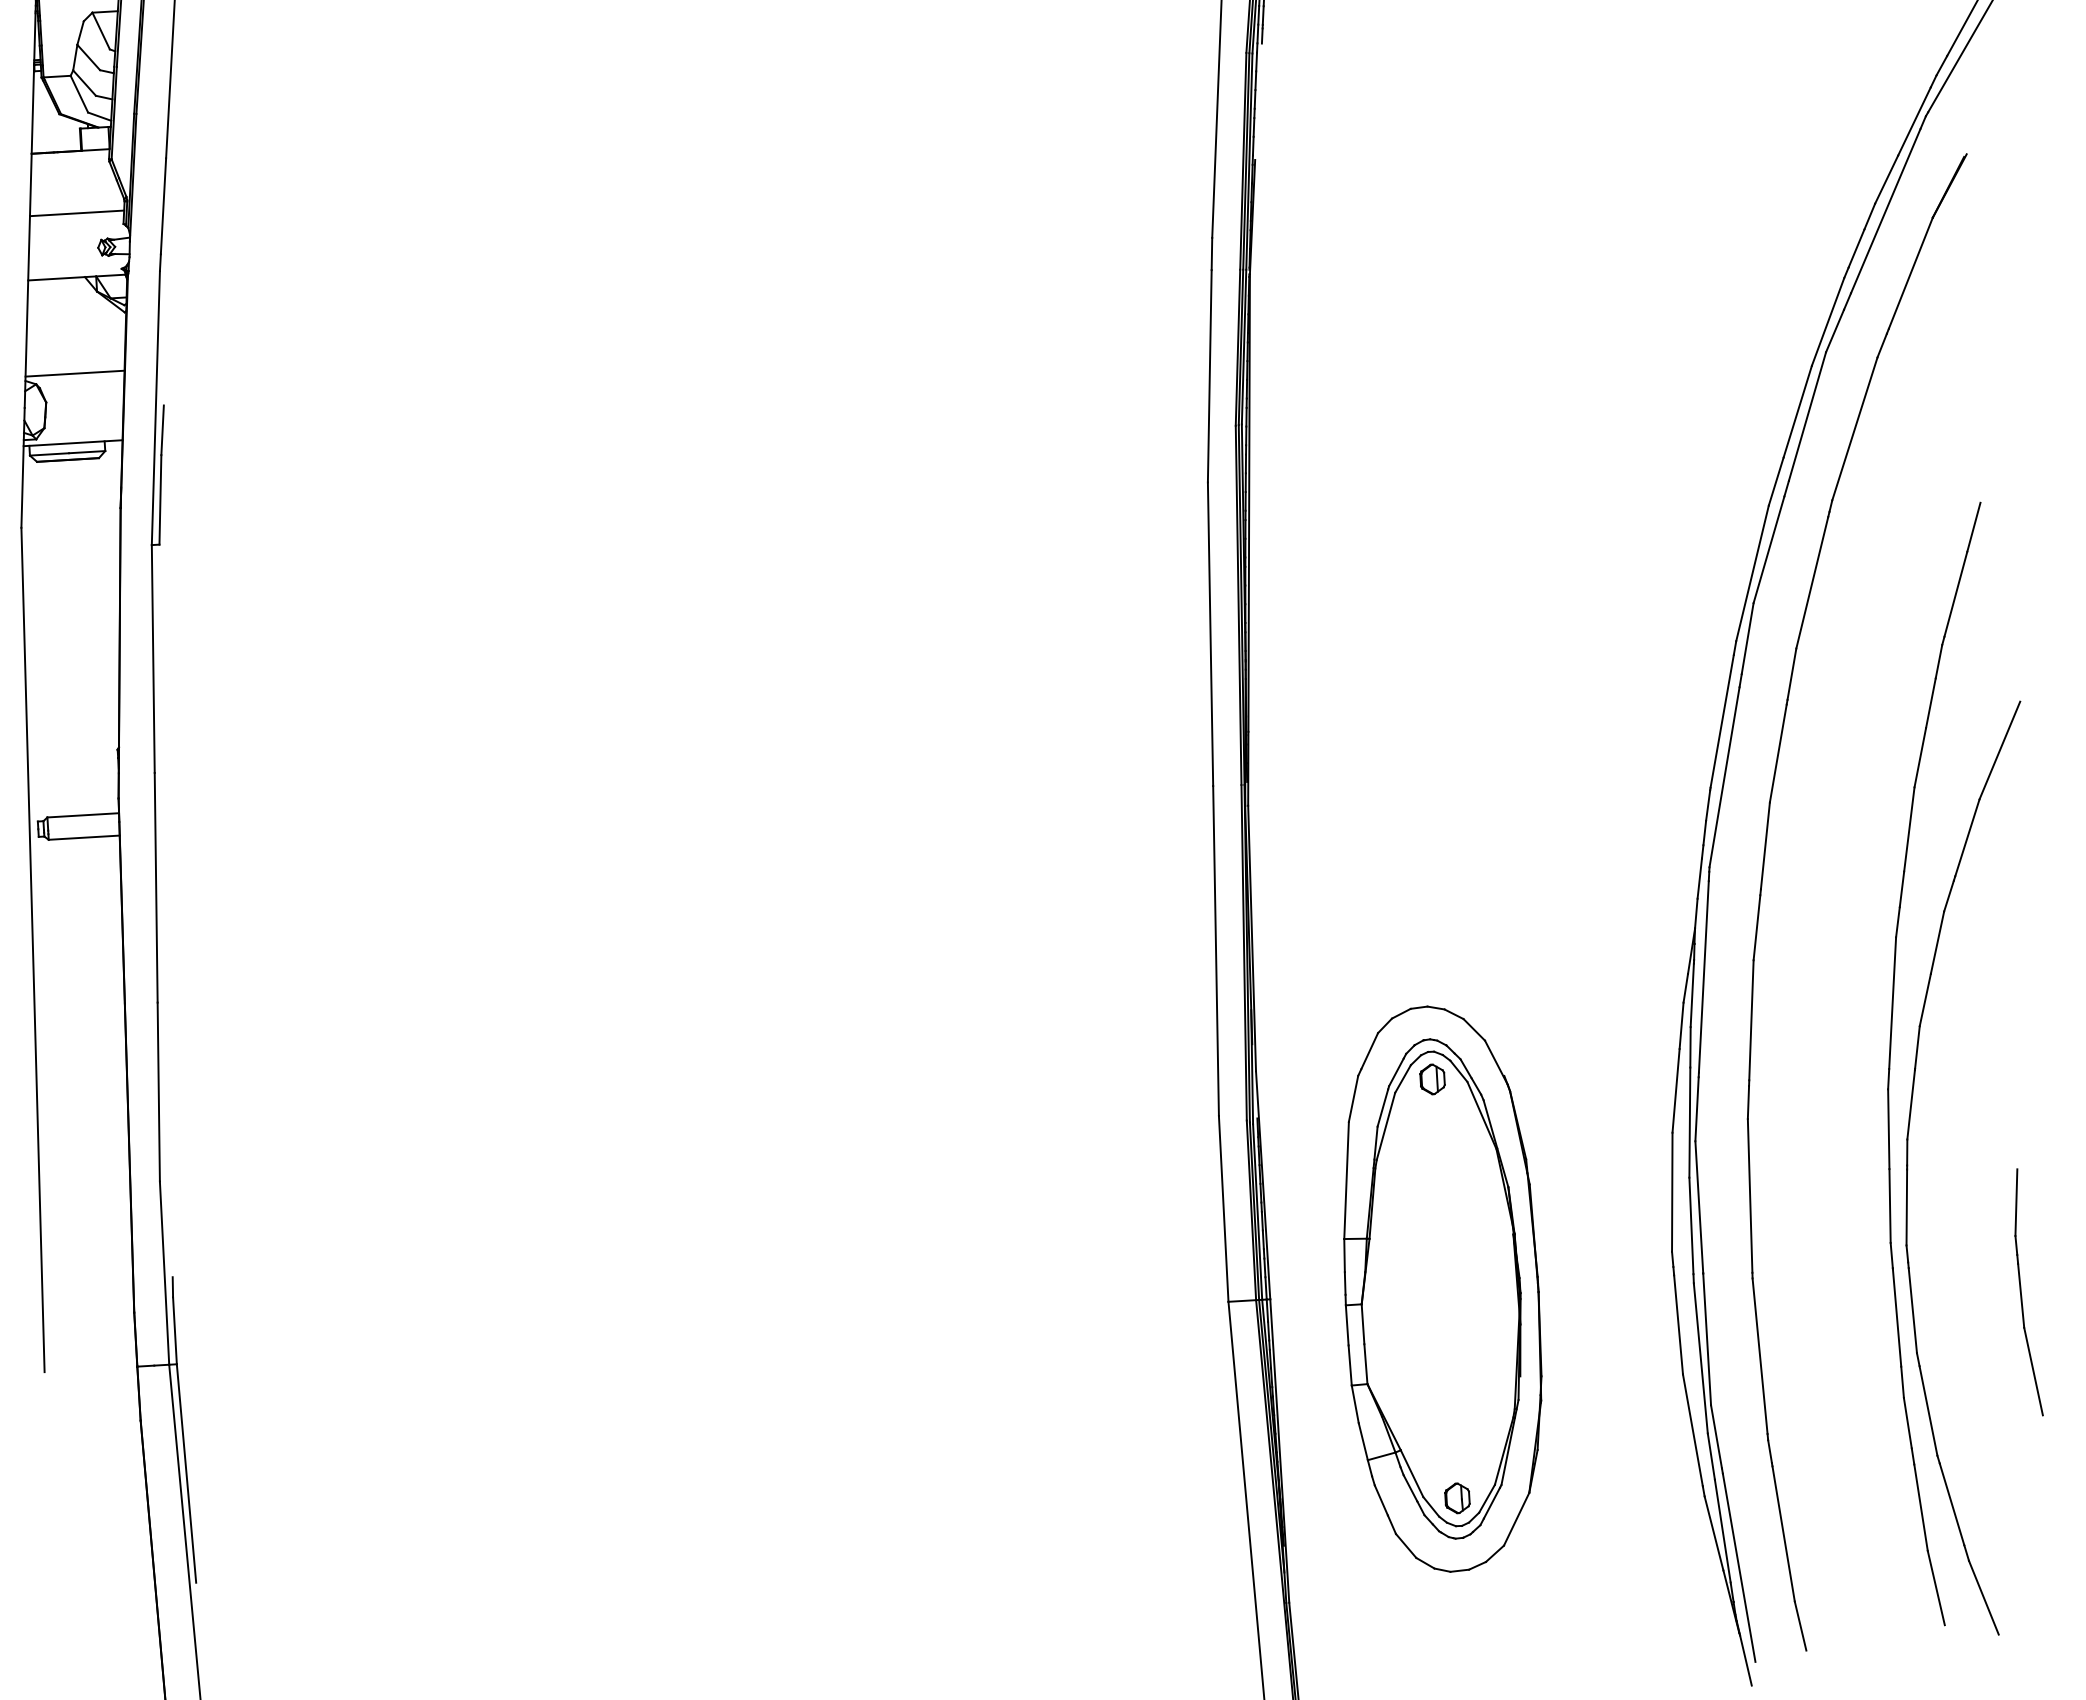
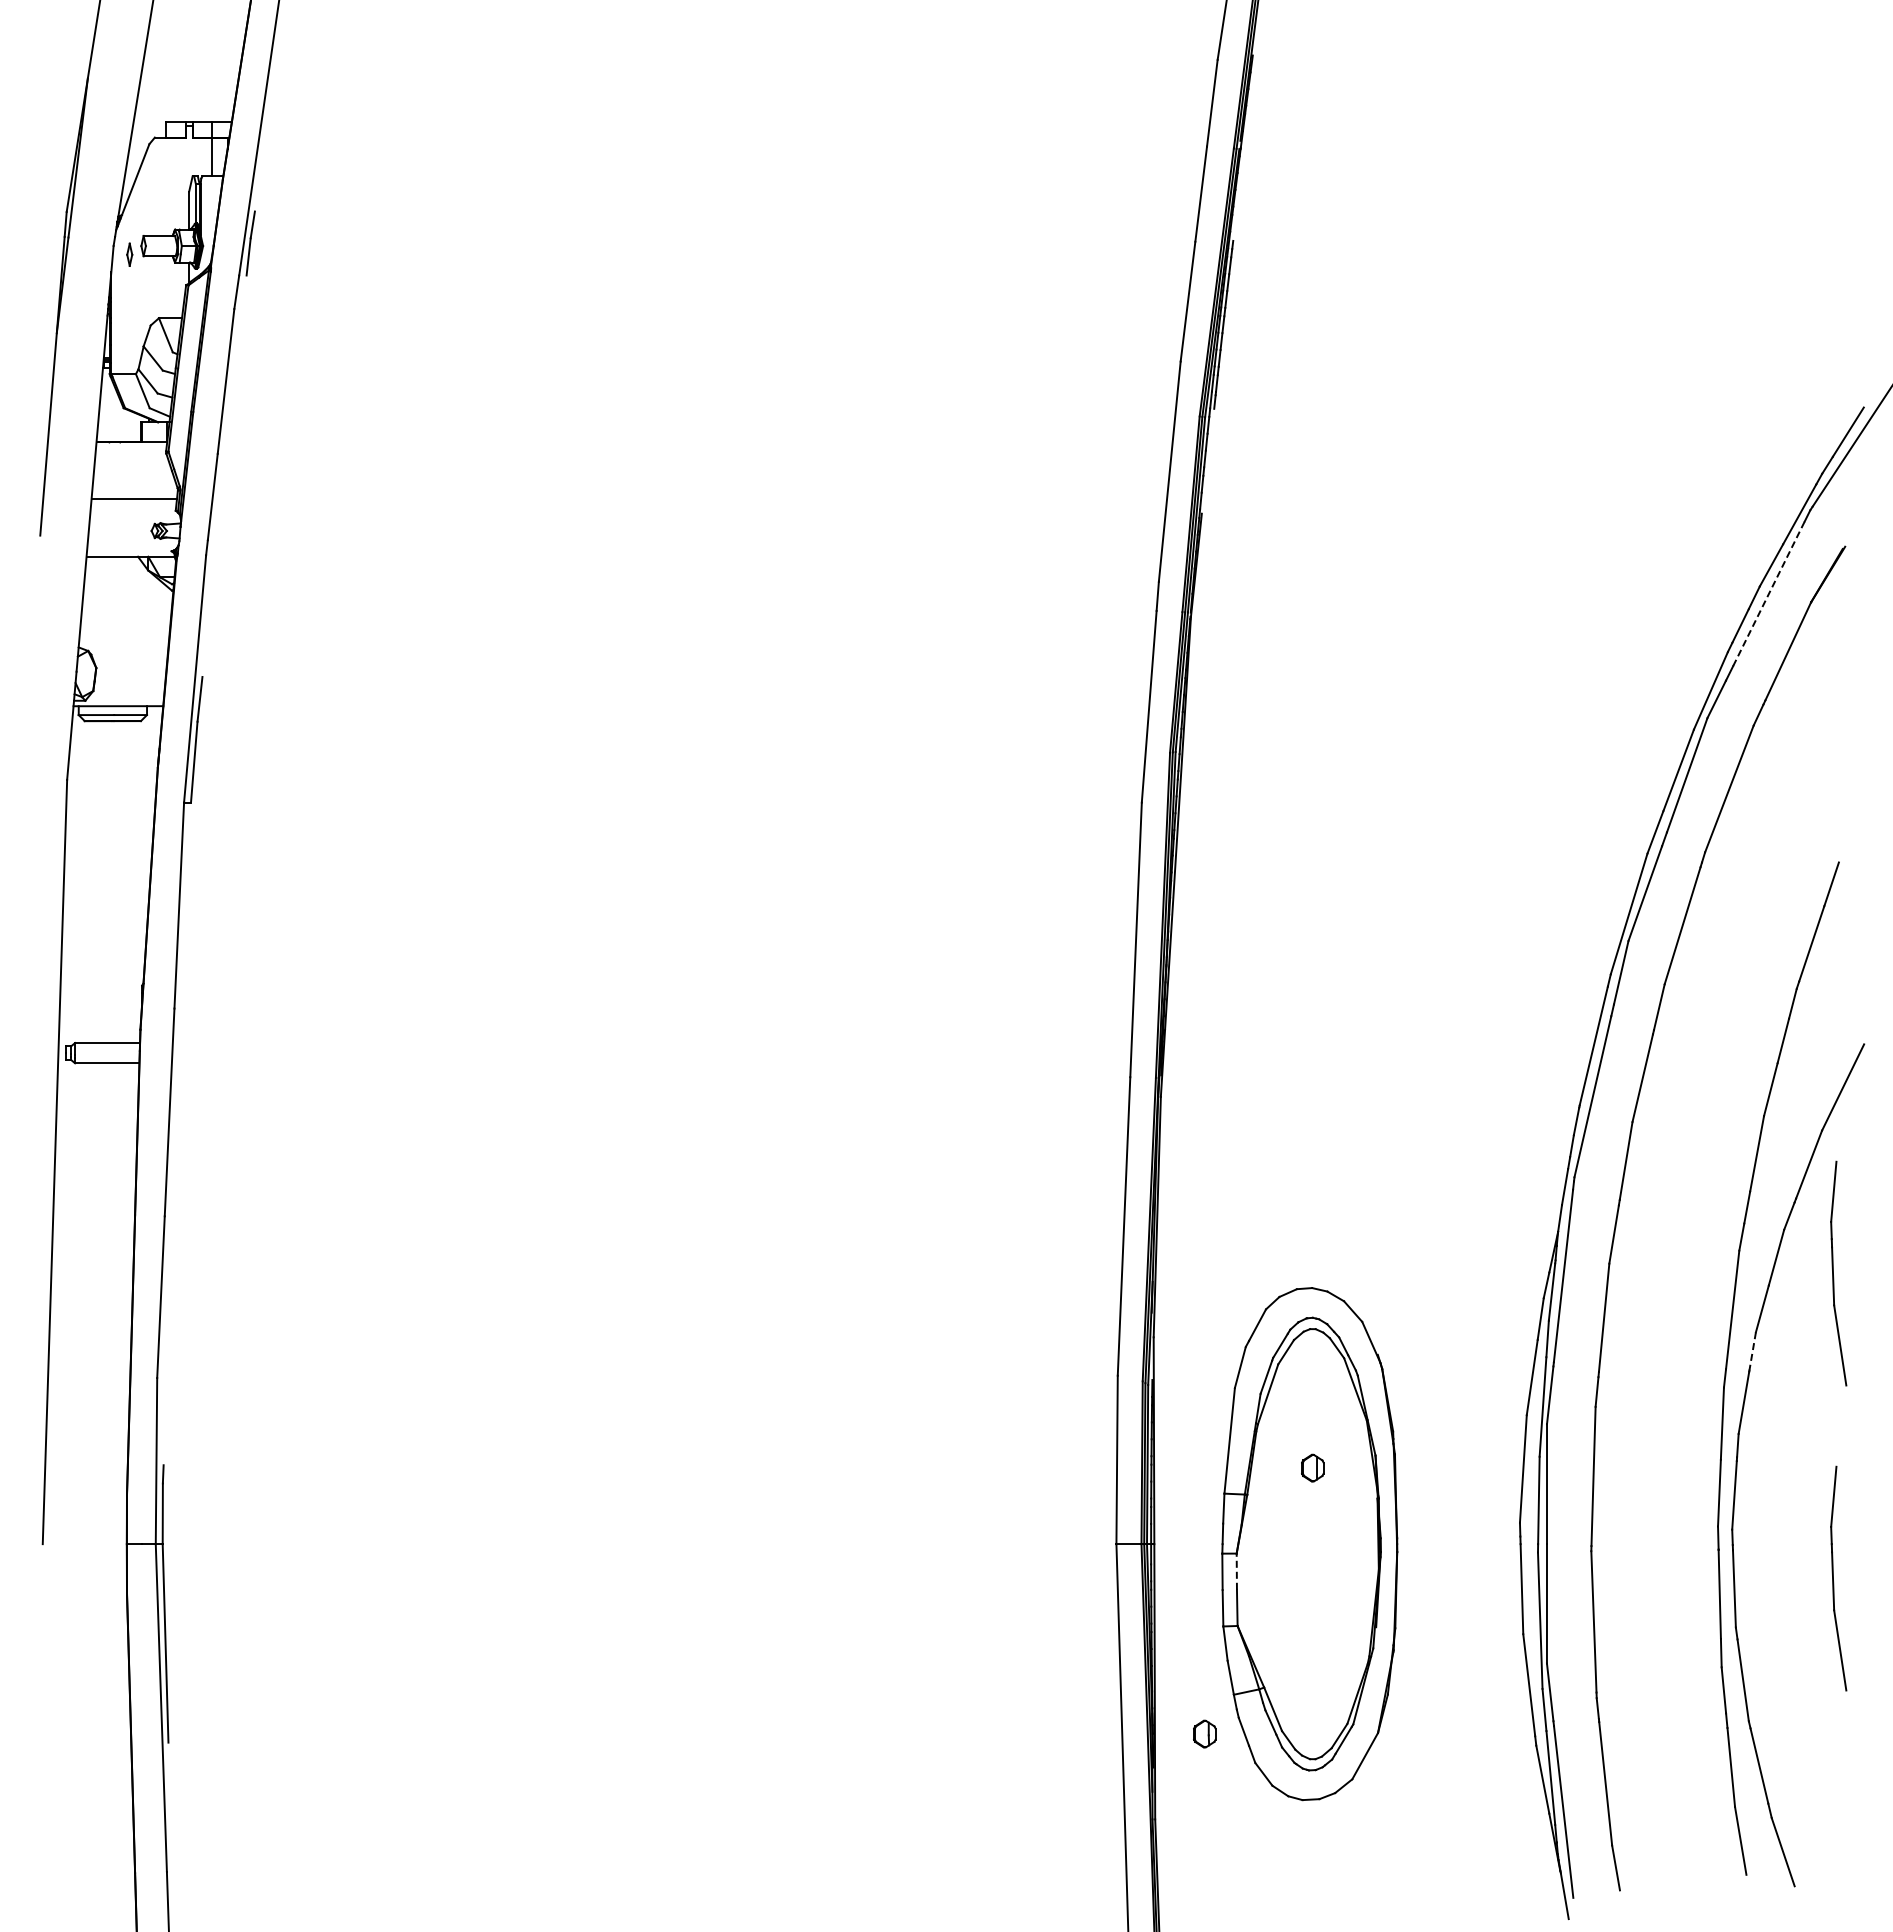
line: (1886, 210) -> (1769, 593), solid -> dashed
line: (74, 373) -> (123, 643), removed
part: (2006, 956) -> (1838, 1273), added
line: (1917, 1047) -> (1752, 1351), solid -> dashed
part: (1432, 1078) -> (1312, 1467), moved
line: (1362, 1324) -> (1236, 1571), solid -> dashed
part: (1457, 1497) -> (1204, 1733), moved

